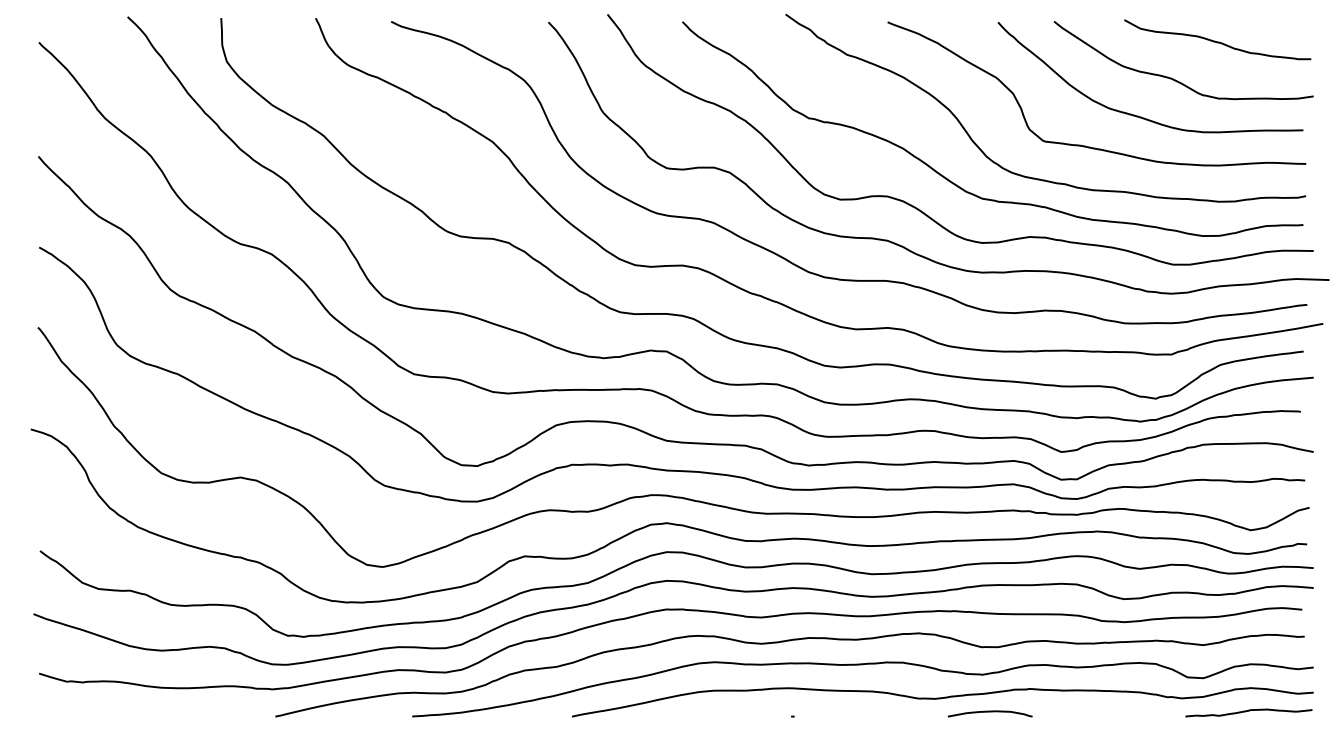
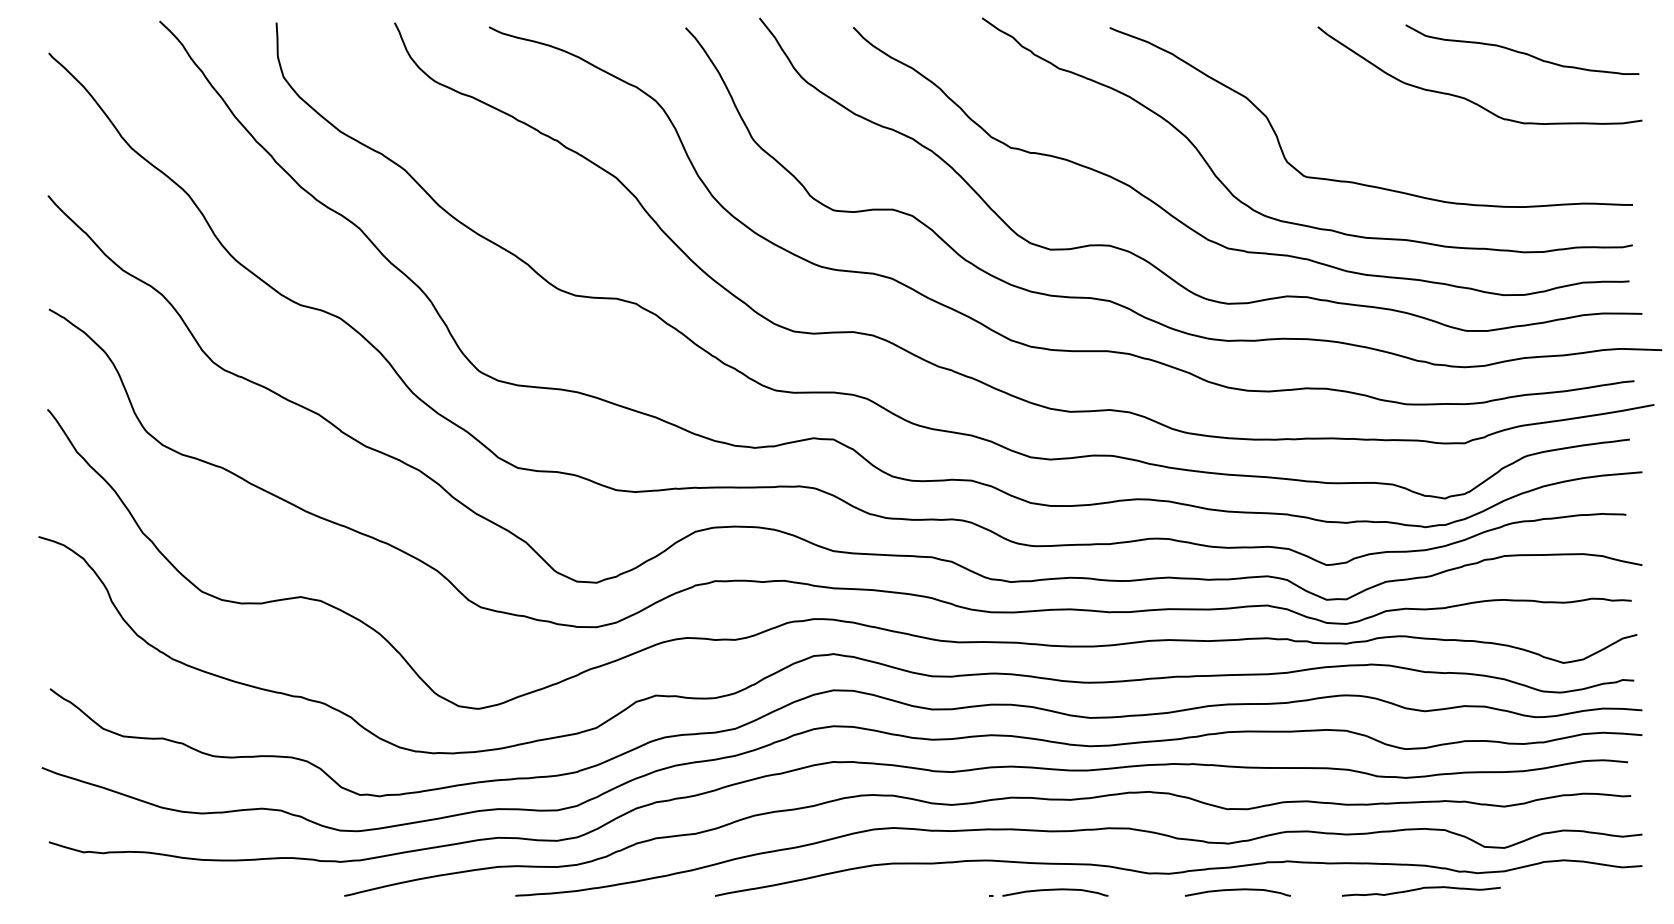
curve: (1138, 115) -> (1423, 144), removed
curve: (1248, 711) -> (1420, 889), moved
curve: (843, 712) -> (1054, 890), added

